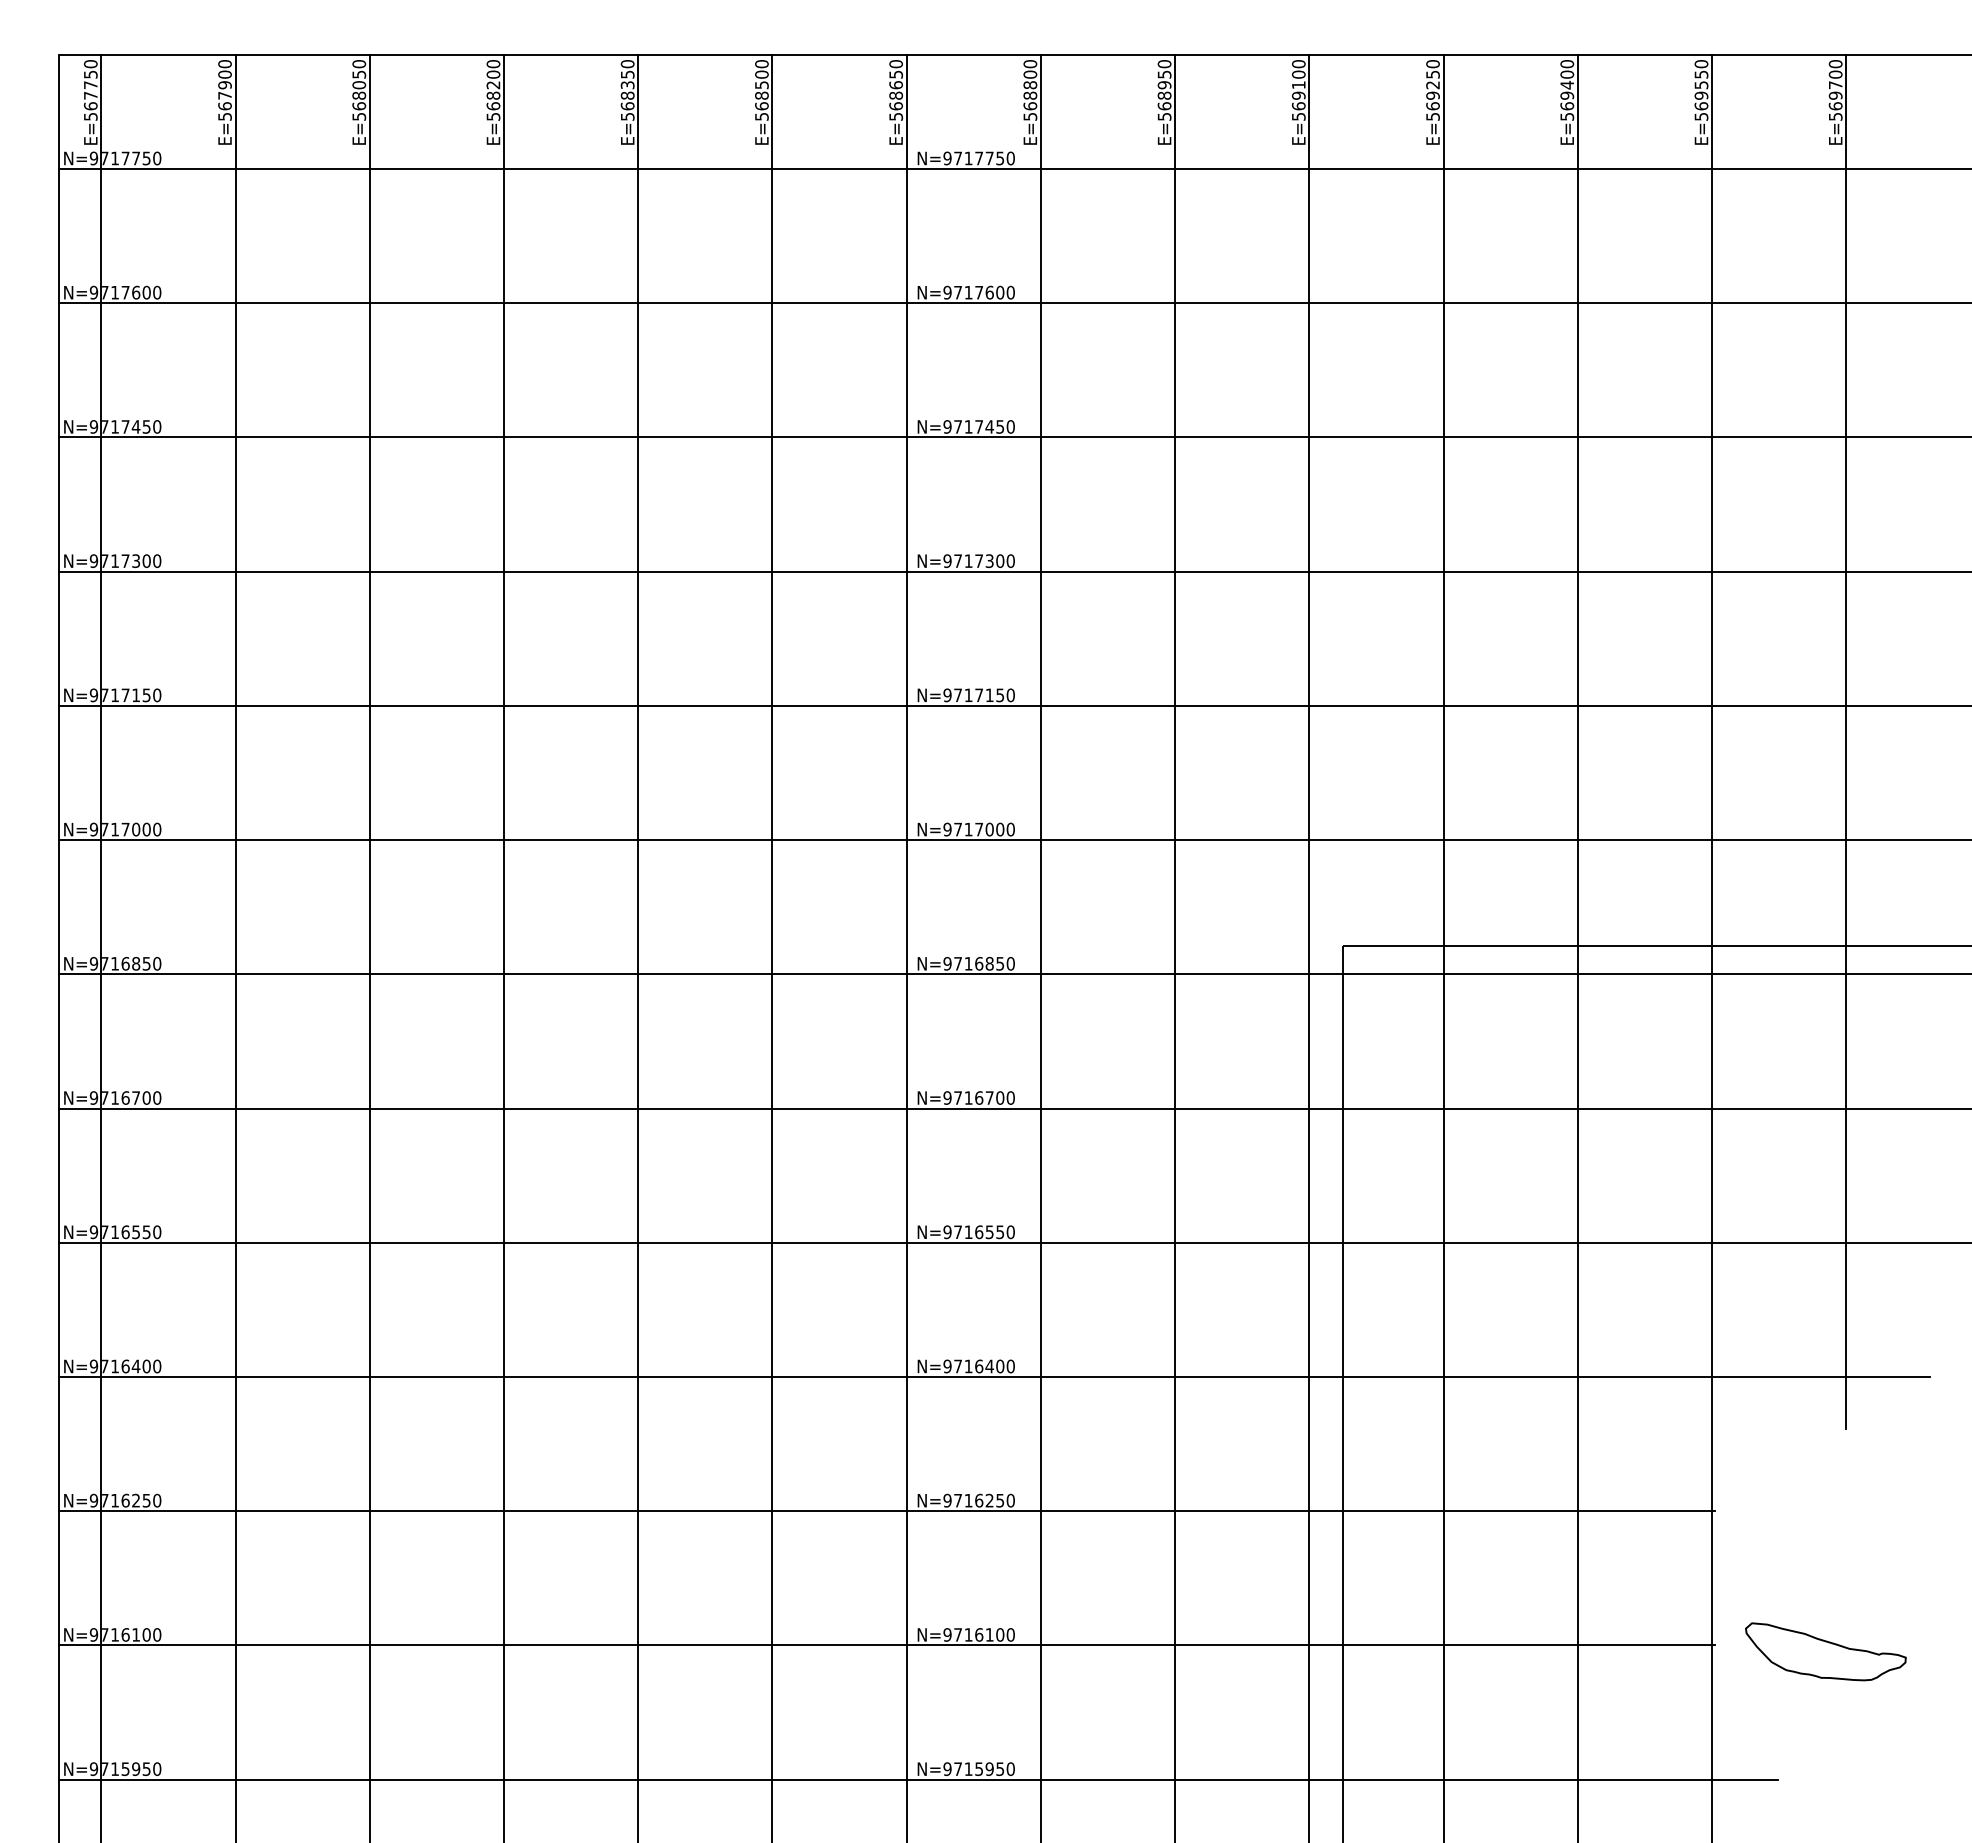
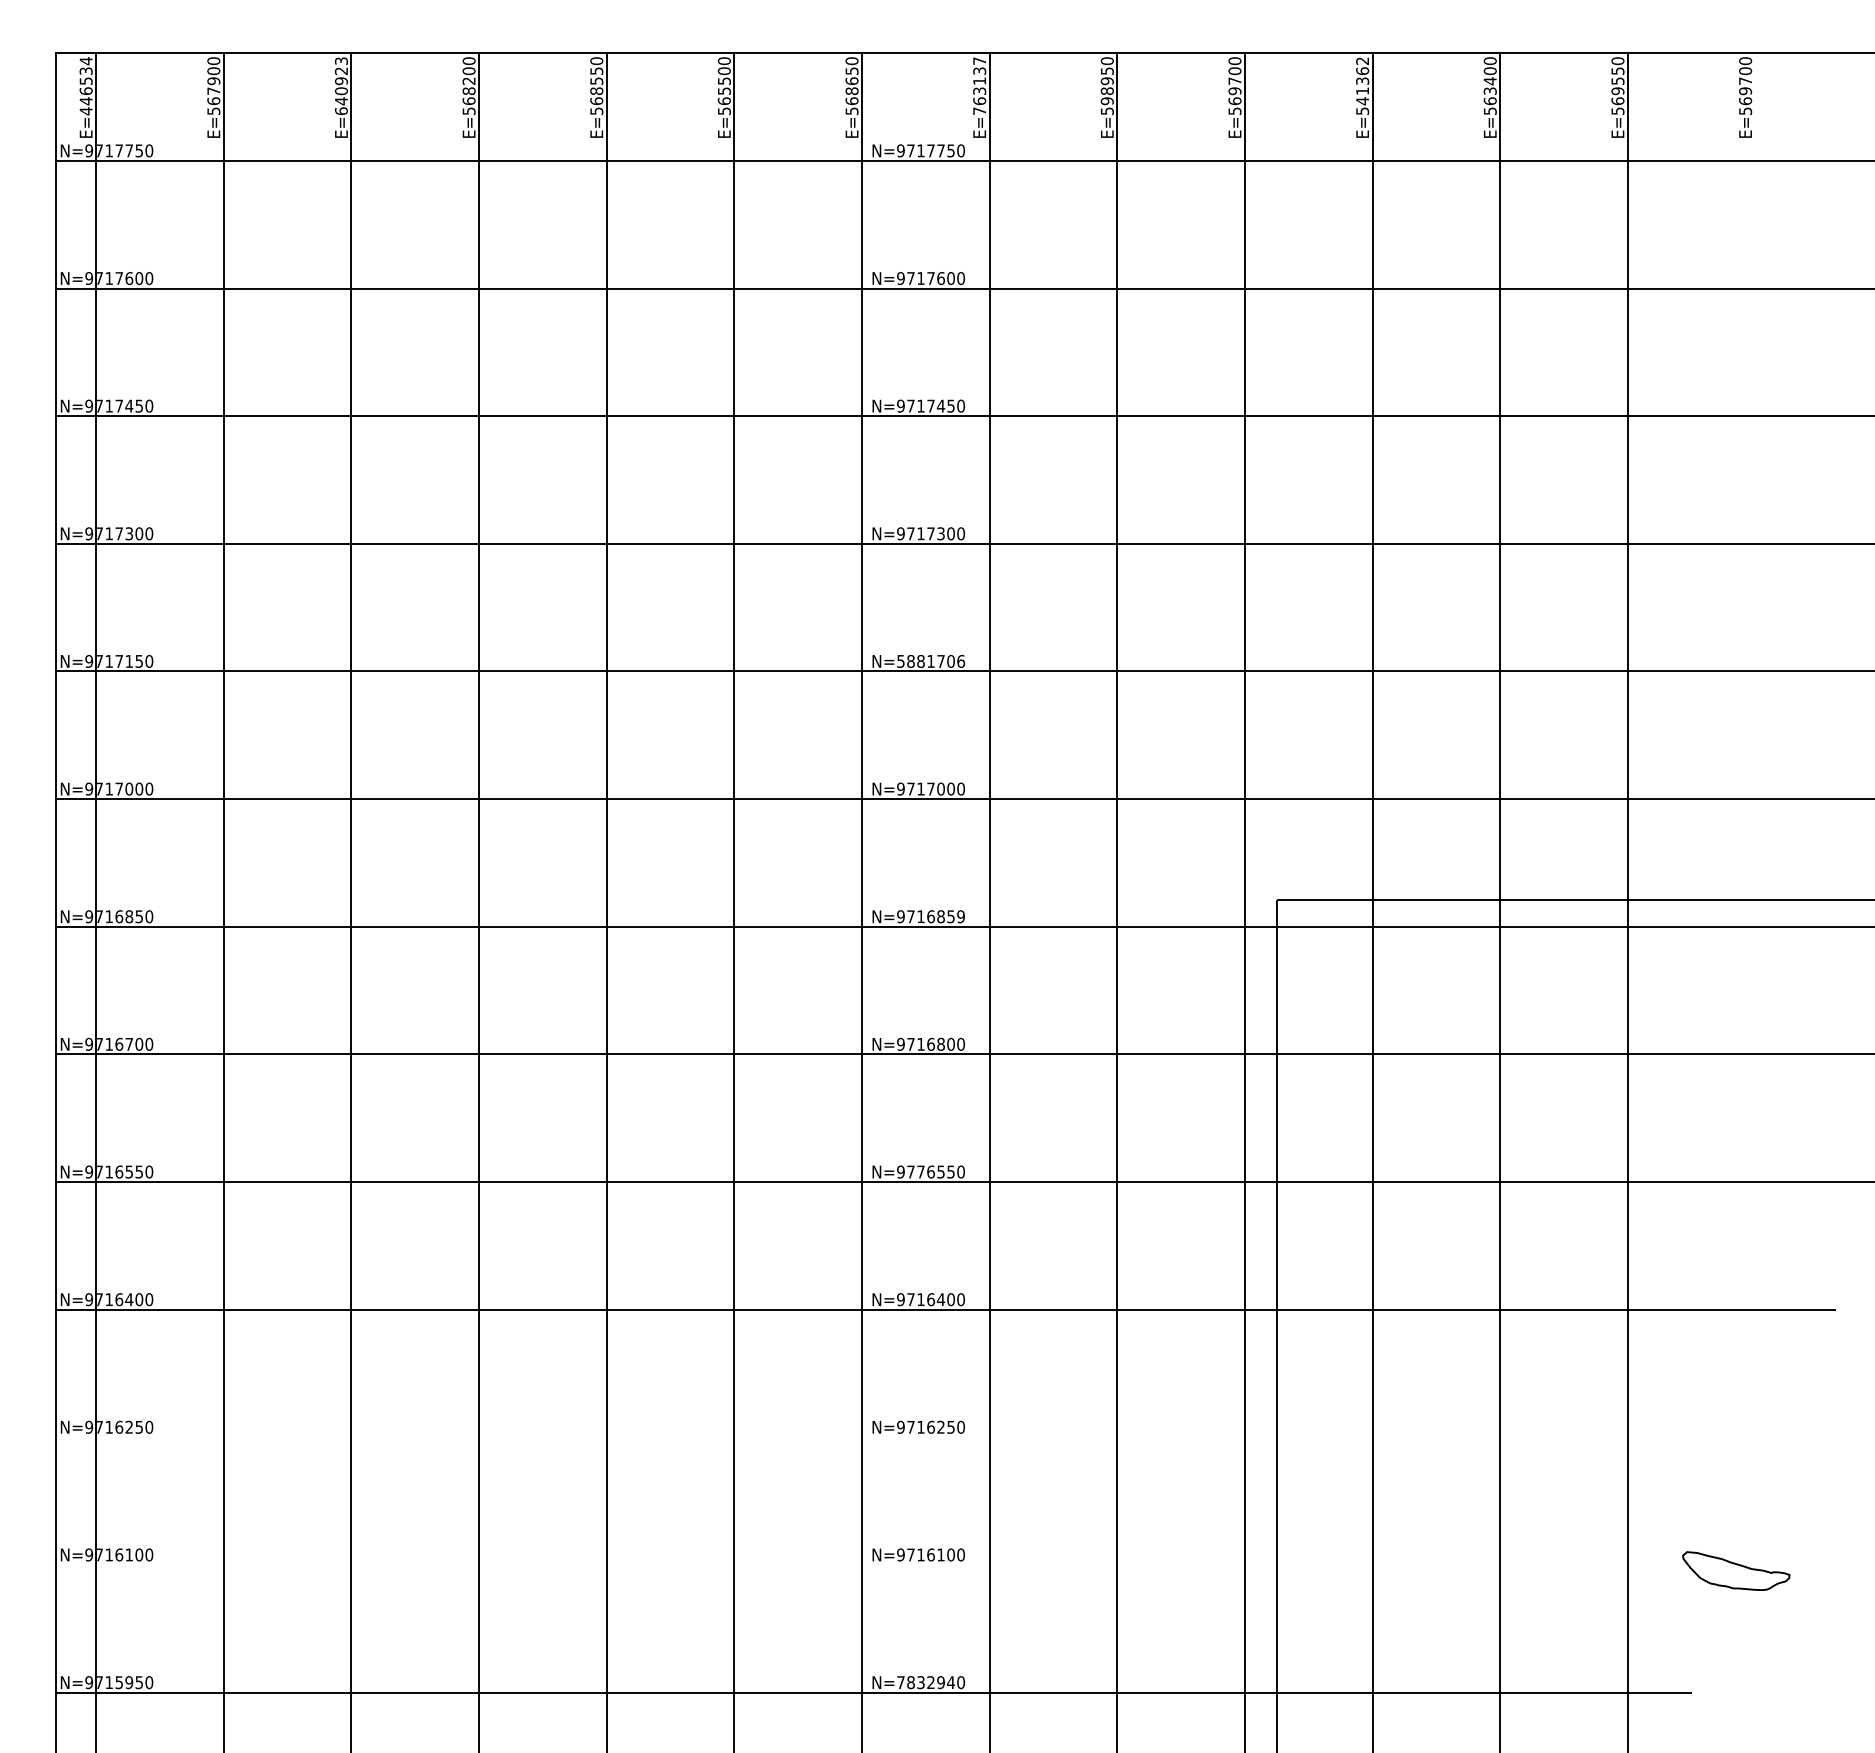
text: (626, 84) -> (595, 80), E=568350 -> E=568550
text: (1298, 85) -> (1234, 81), E=569100 -> E=569700
text: (1432, 85) -> (1362, 81), E=569250 -> E=541362
text: (90, 90) -> (85, 86), E=567750 -> E=446534
text: (359, 90) -> (341, 86), E=568050 -> E=640923
text: (1030, 90) -> (979, 86), E=568800 -> E=763137
text: (761, 95) -> (724, 90), E=568500 -> E=565500
text: (1566, 95) -> (1489, 90), E=569400 -> E=563400
text: (1164, 106) -> (1107, 101), E=568950 -> E=598950
text: (978, 695) -> (930, 661), N=9717150 -> N=5881706
line: (1846, 742) -> (1755, 706), removed
text: (1010, 963) -> (960, 916), N=9716850 -> N=9716859
text: (989, 1097) -> (940, 1043), N=9716700 -> N=9716800
text: (968, 1231) -> (920, 1171), N=9716550 -> N=9776550
line: (886, 1511) -> (842, 1437), removed
line: (887, 1645) -> (843, 1565), removed
part: (1825, 1651) -> (1735, 1570), size x0.7
text: (973, 1769) -> (925, 1682), N=9715950 -> N=7832940

